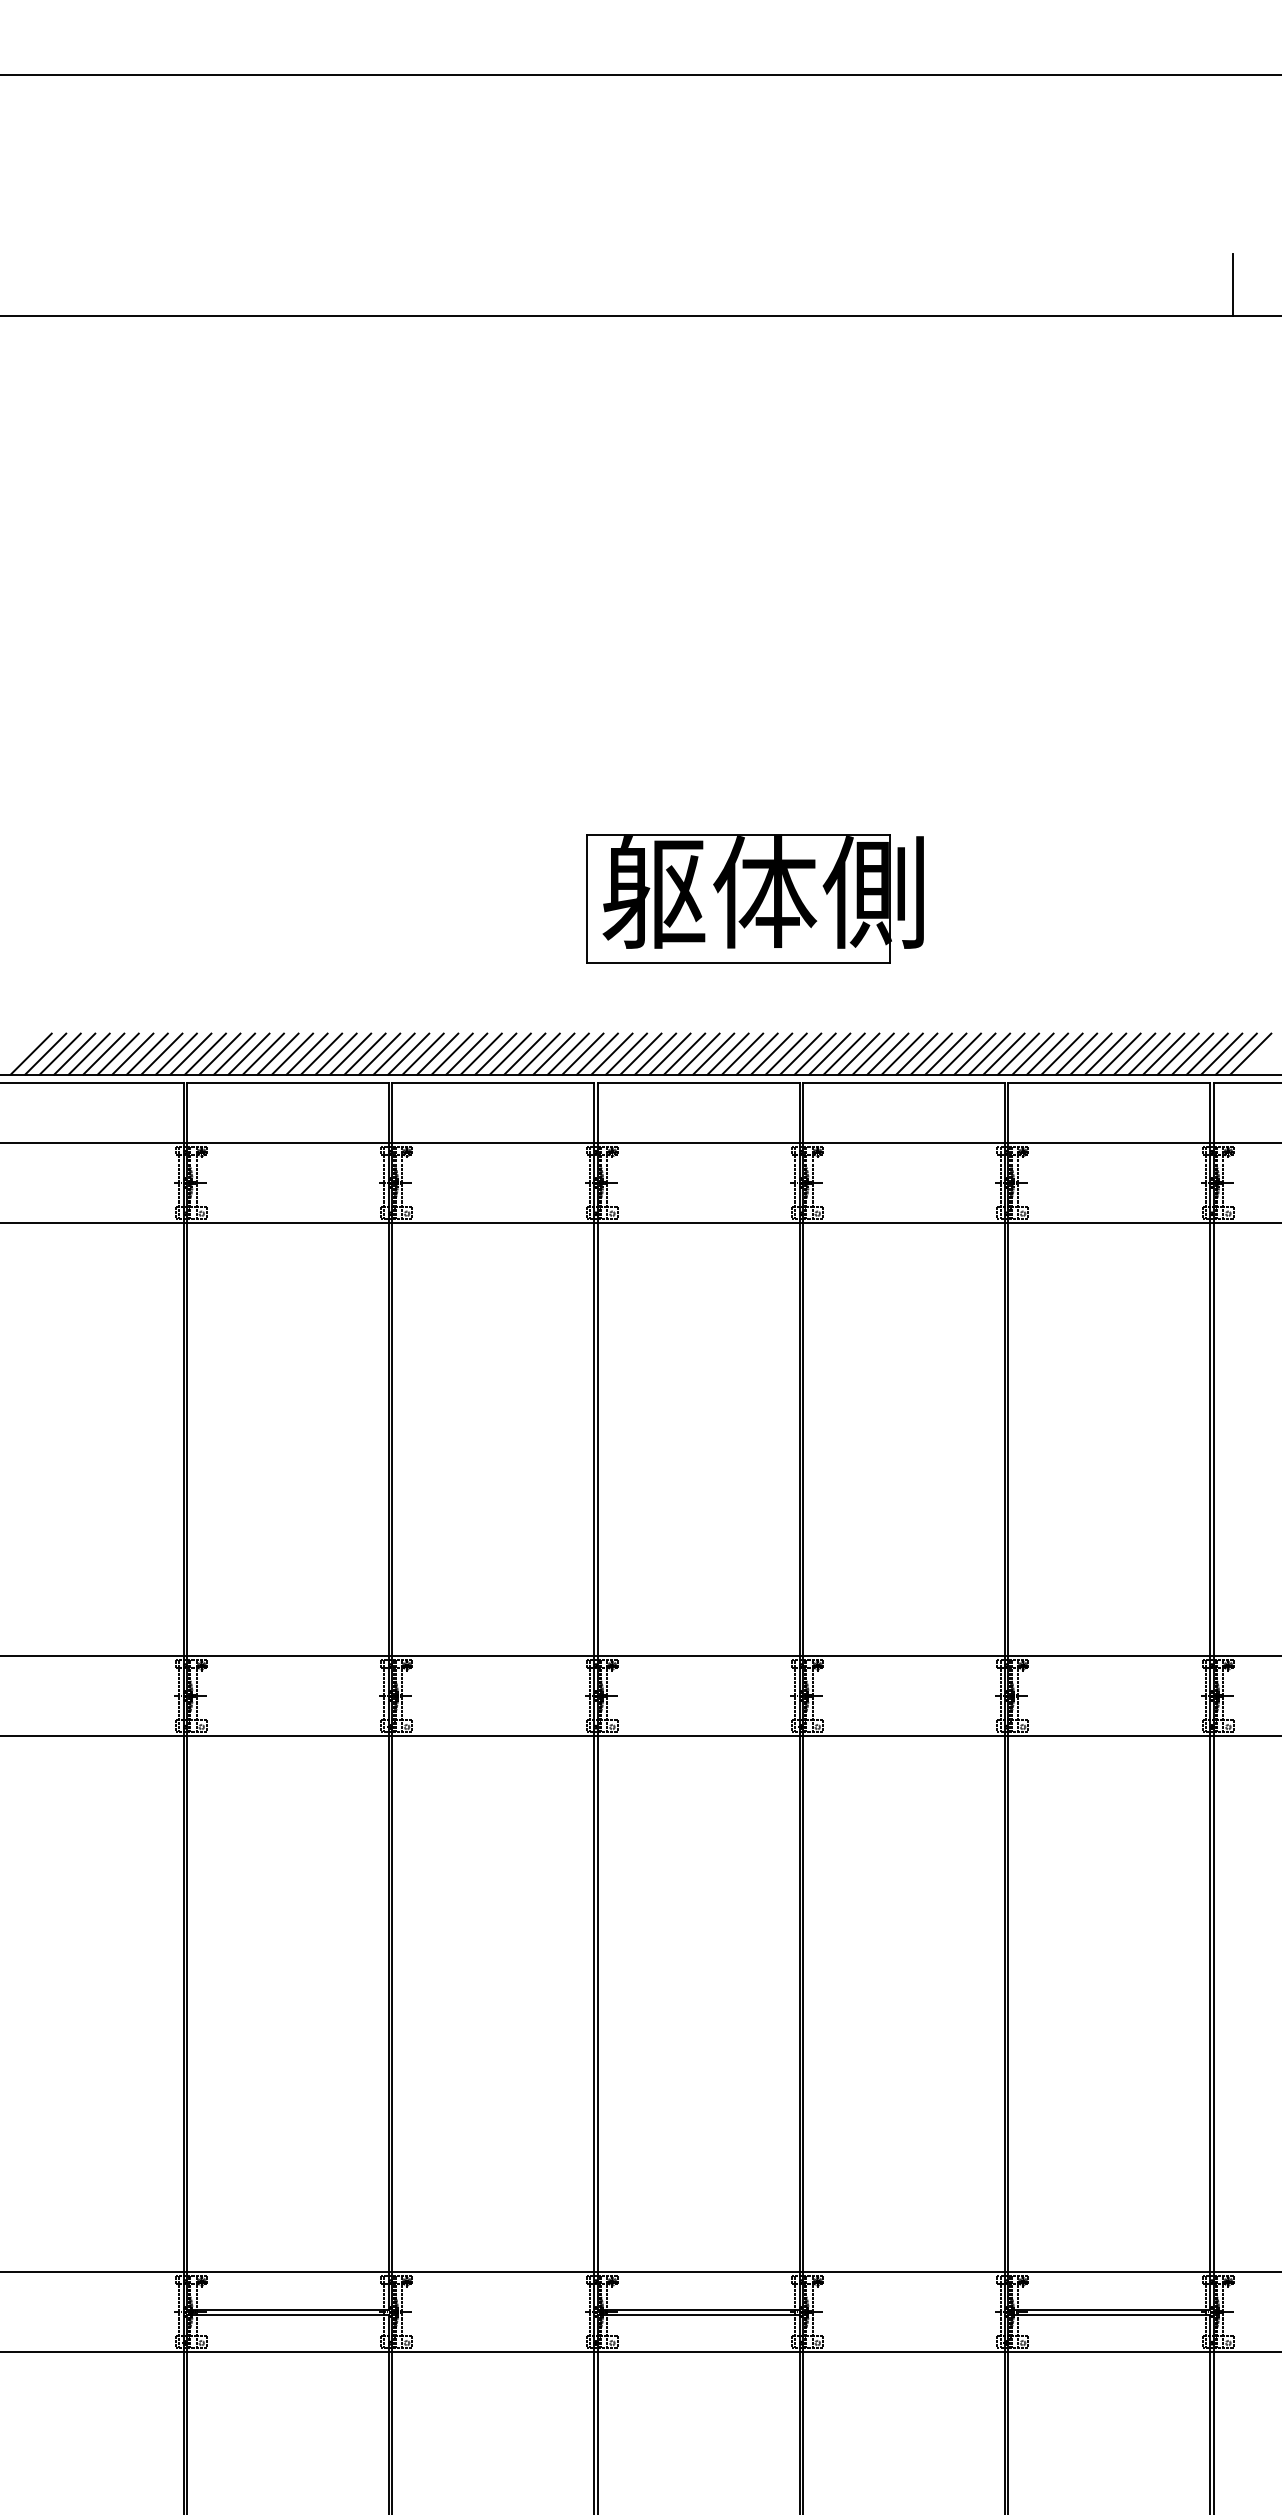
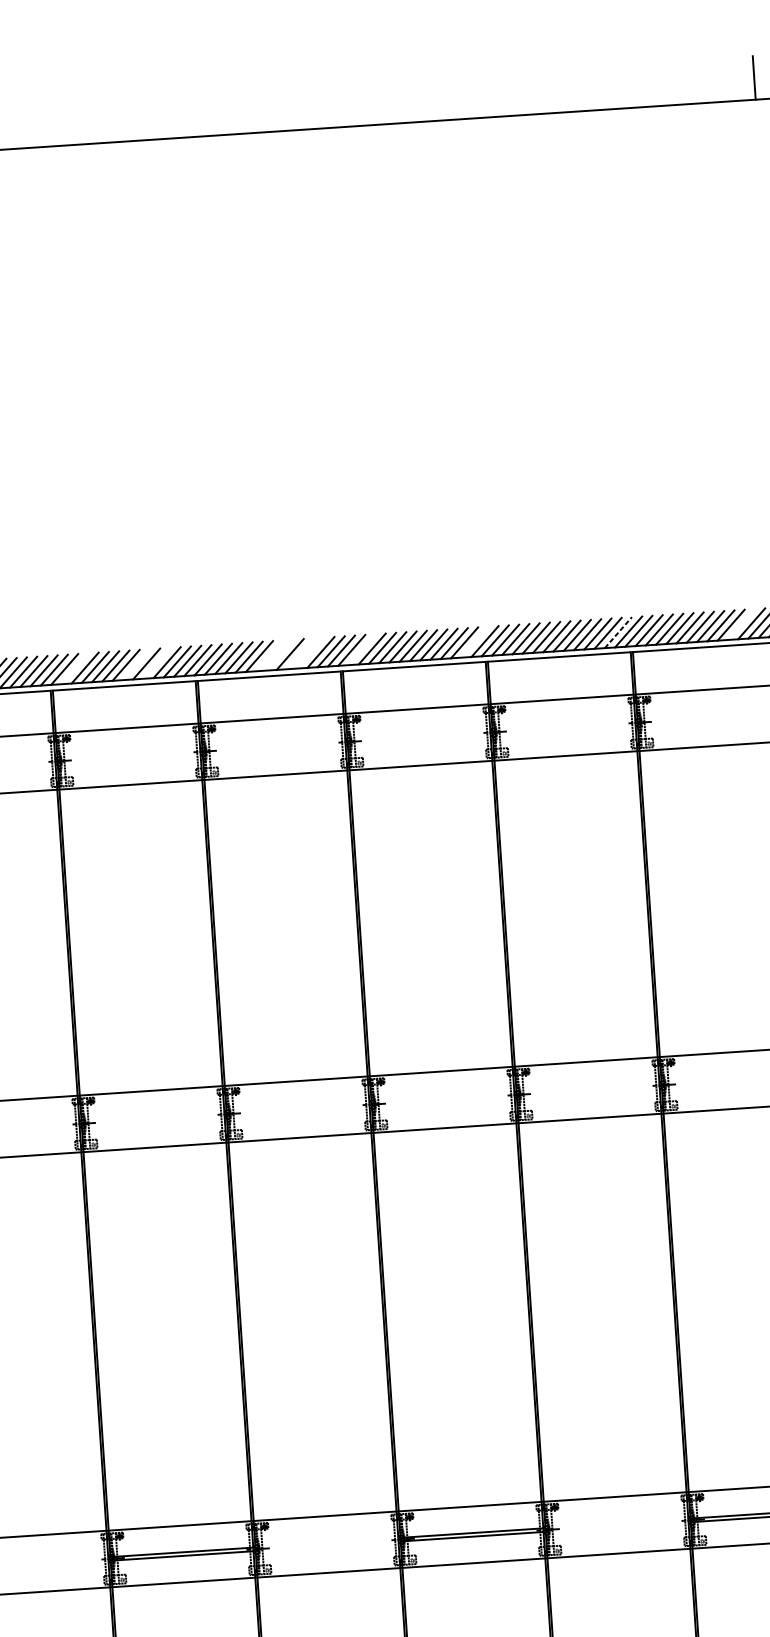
part: (754, 898) -> (445, 533), removed
line: (219, 1053) -> (74, 668), removed
line: (306, 1053) -> (136, 664), removed
line: (335, 1053) -> (156, 662), removed
line: (495, 1053) -> (269, 655), removed
line: (509, 1053) -> (279, 654), removed
line: (538, 1053) -> (299, 653), removed
line: (553, 1053) -> (310, 652), removed
line: (626, 1053) -> (362, 649), removed
line: (785, 1053) -> (474, 641), removed
line: (989, 1053) -> (618, 632), solid -> dashed
line: (1163, 1053) -> (741, 624), removed

